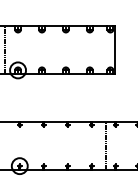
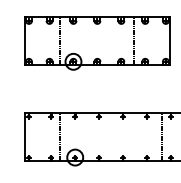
line: (79, 50) -> (134, 41), added
line: (5, 146) -> (60, 137), added

